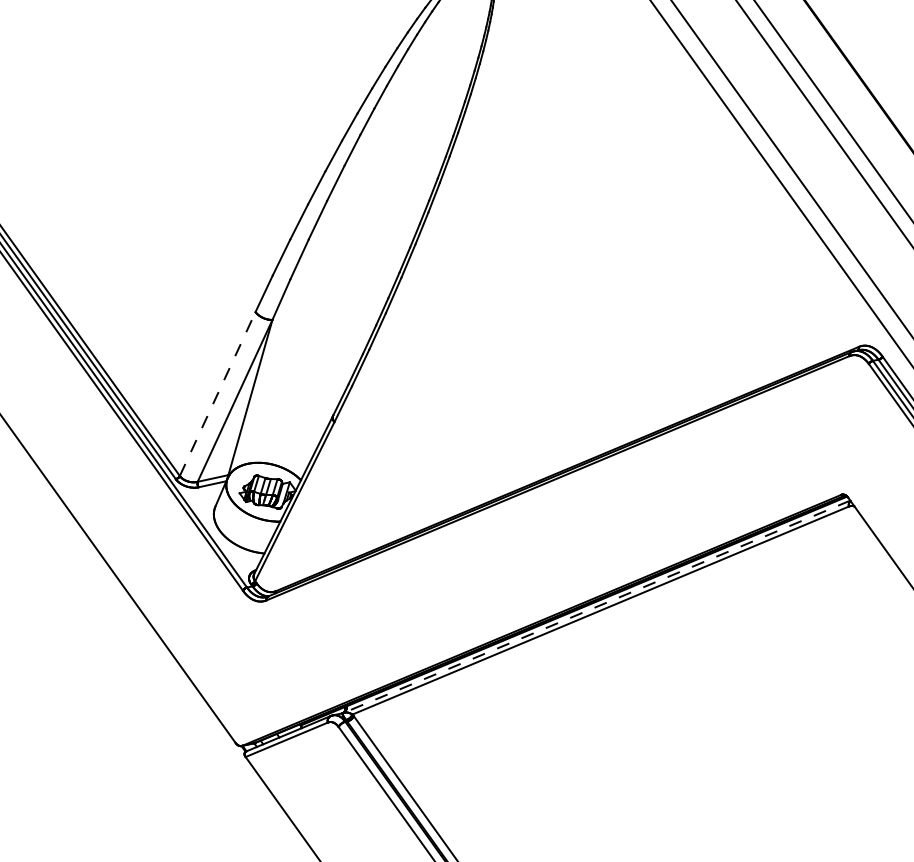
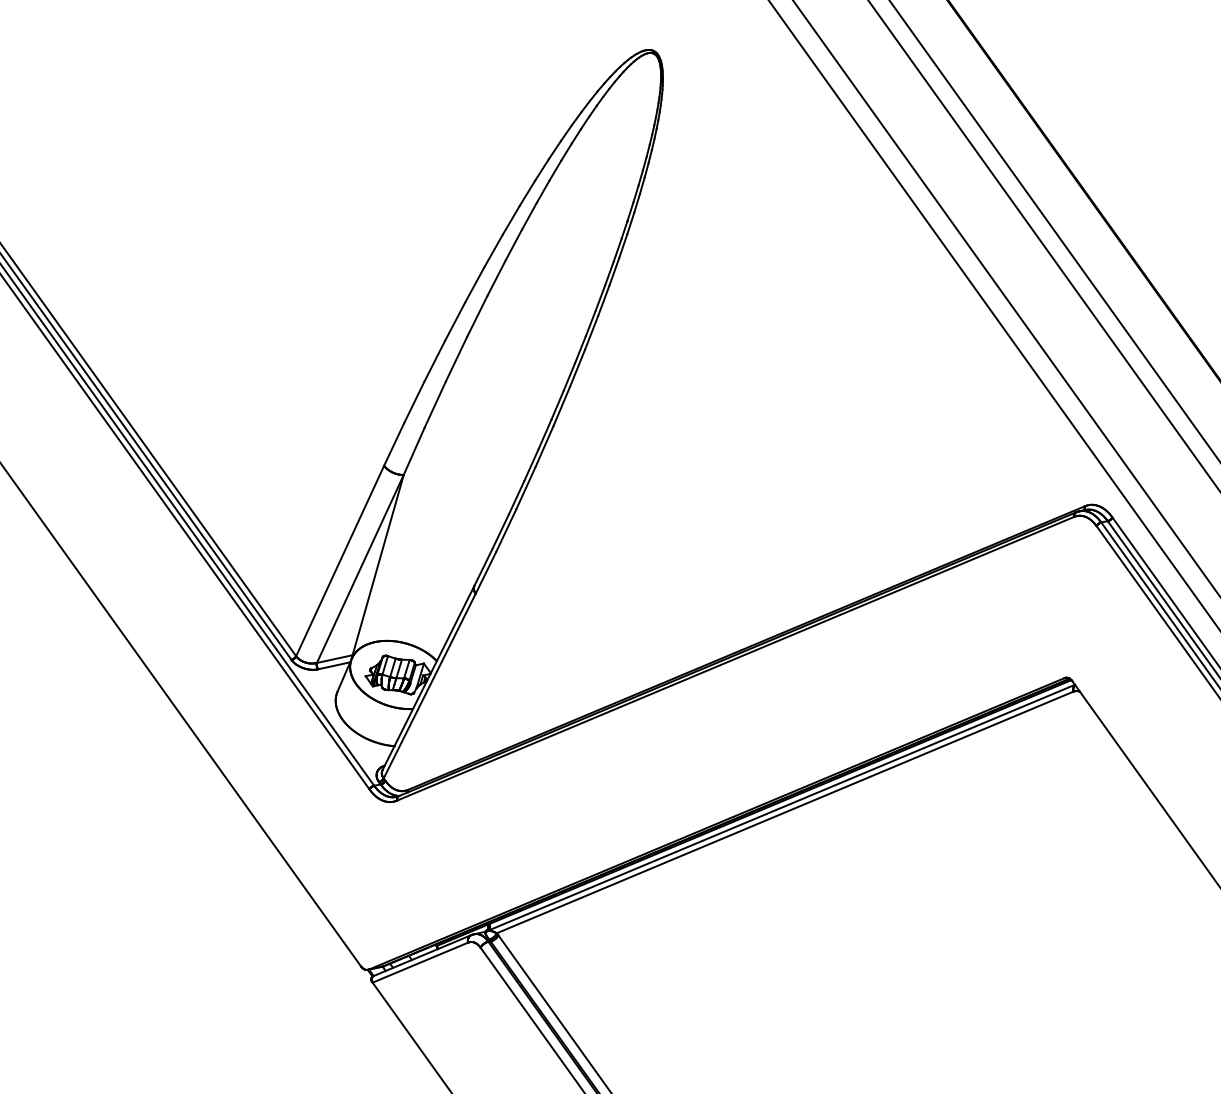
line: (218, 394) -> (340, 561), dashed -> solid
line: (596, 607) -> (780, 808), dashed -> solid

